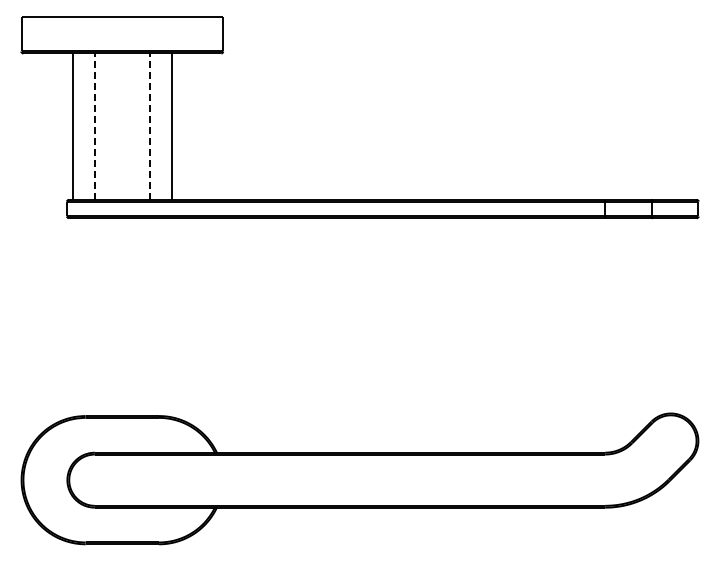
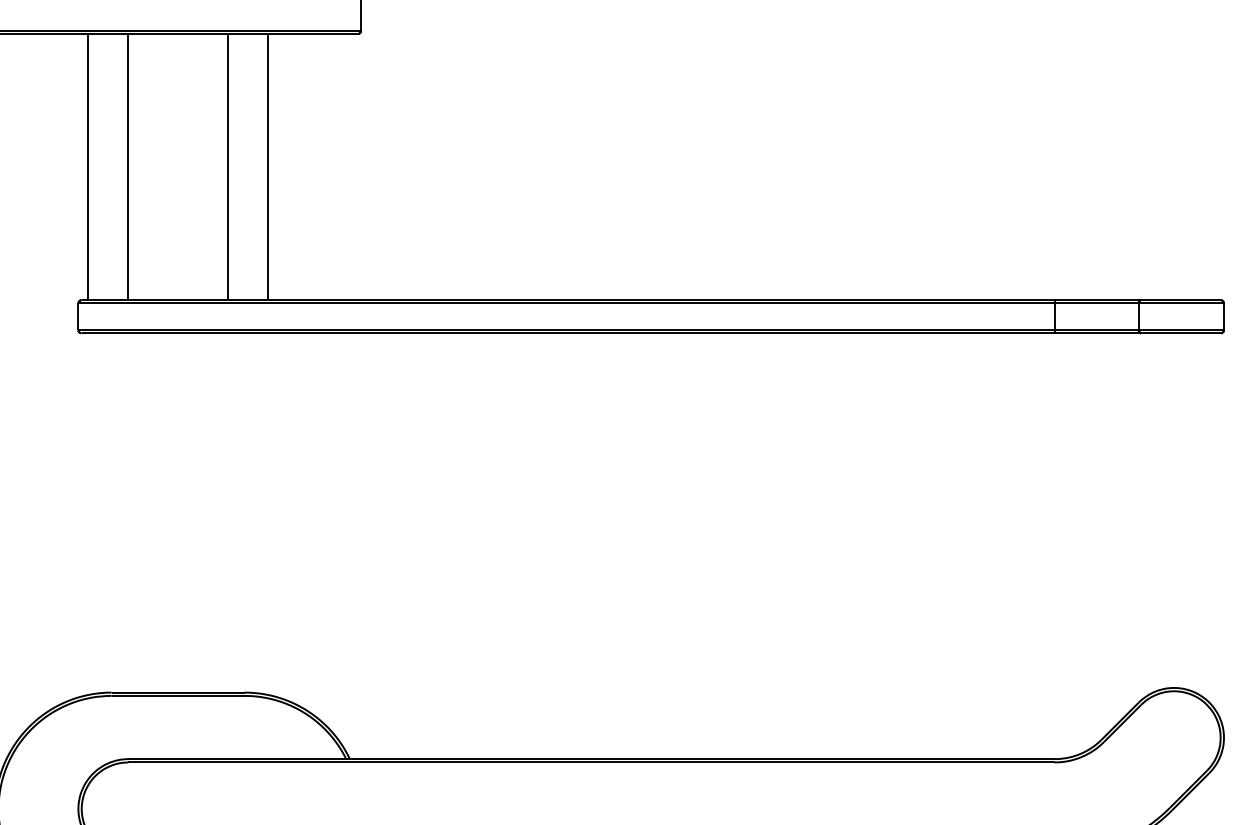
line: (94, 126) -> (127, 166), dashed -> solid
line: (149, 126) -> (227, 166), dashed -> solid

